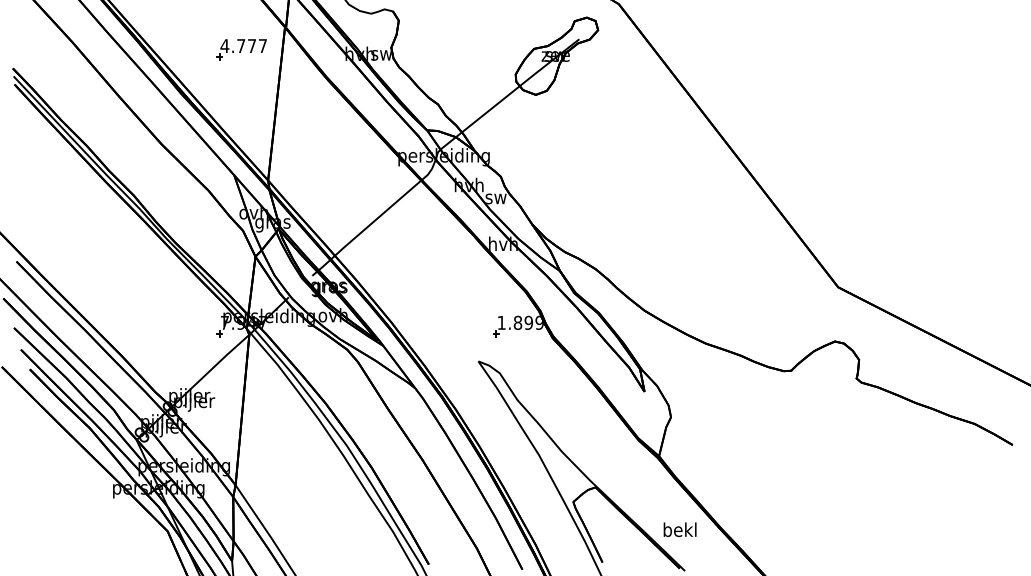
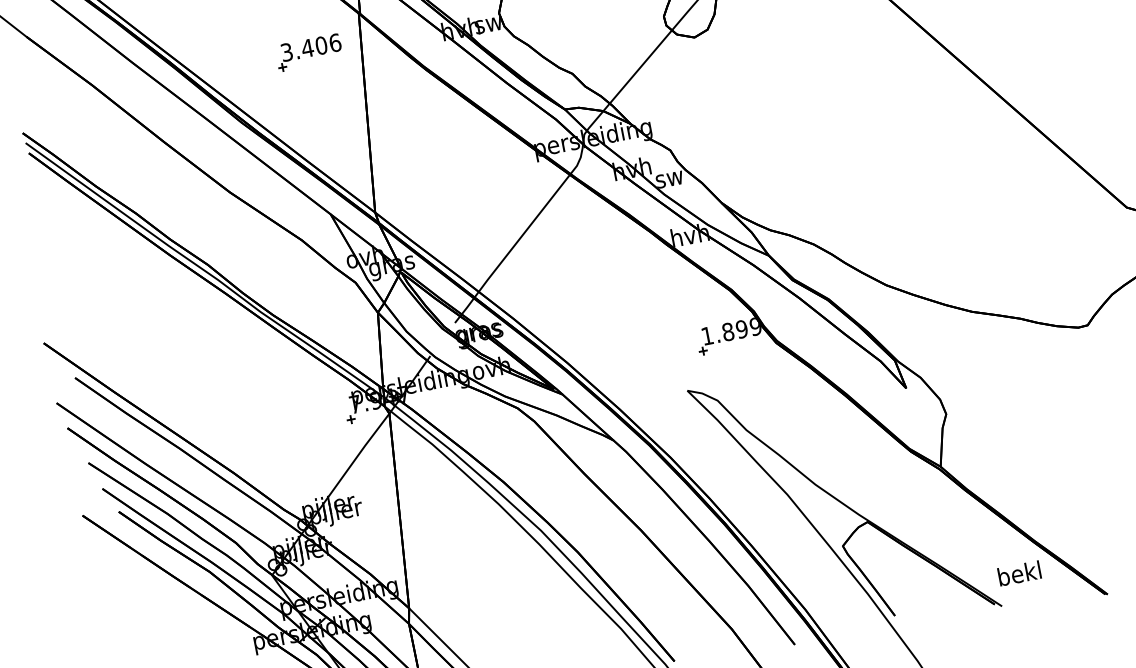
text: (243, 46) -> (310, 48), 4.777 -> 3.406
text: (679, 529) -> (1018, 573), moved

